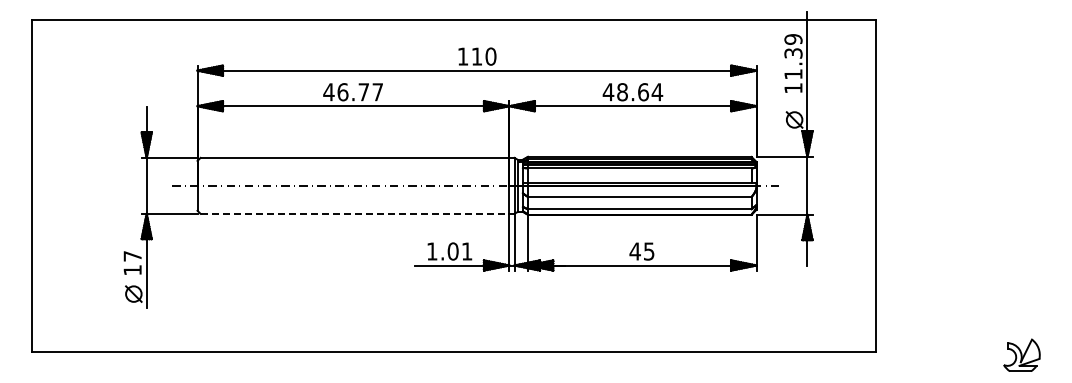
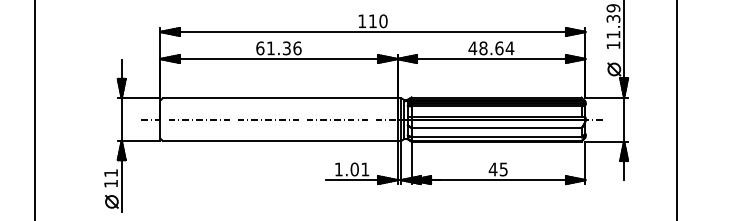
text: (353, 92) -> (278, 48), 46.77 -> 61.36
line: (355, 213) -> (280, 140), dashed -> solid
text: (132, 256) -> (110, 173), 17 -> 11

